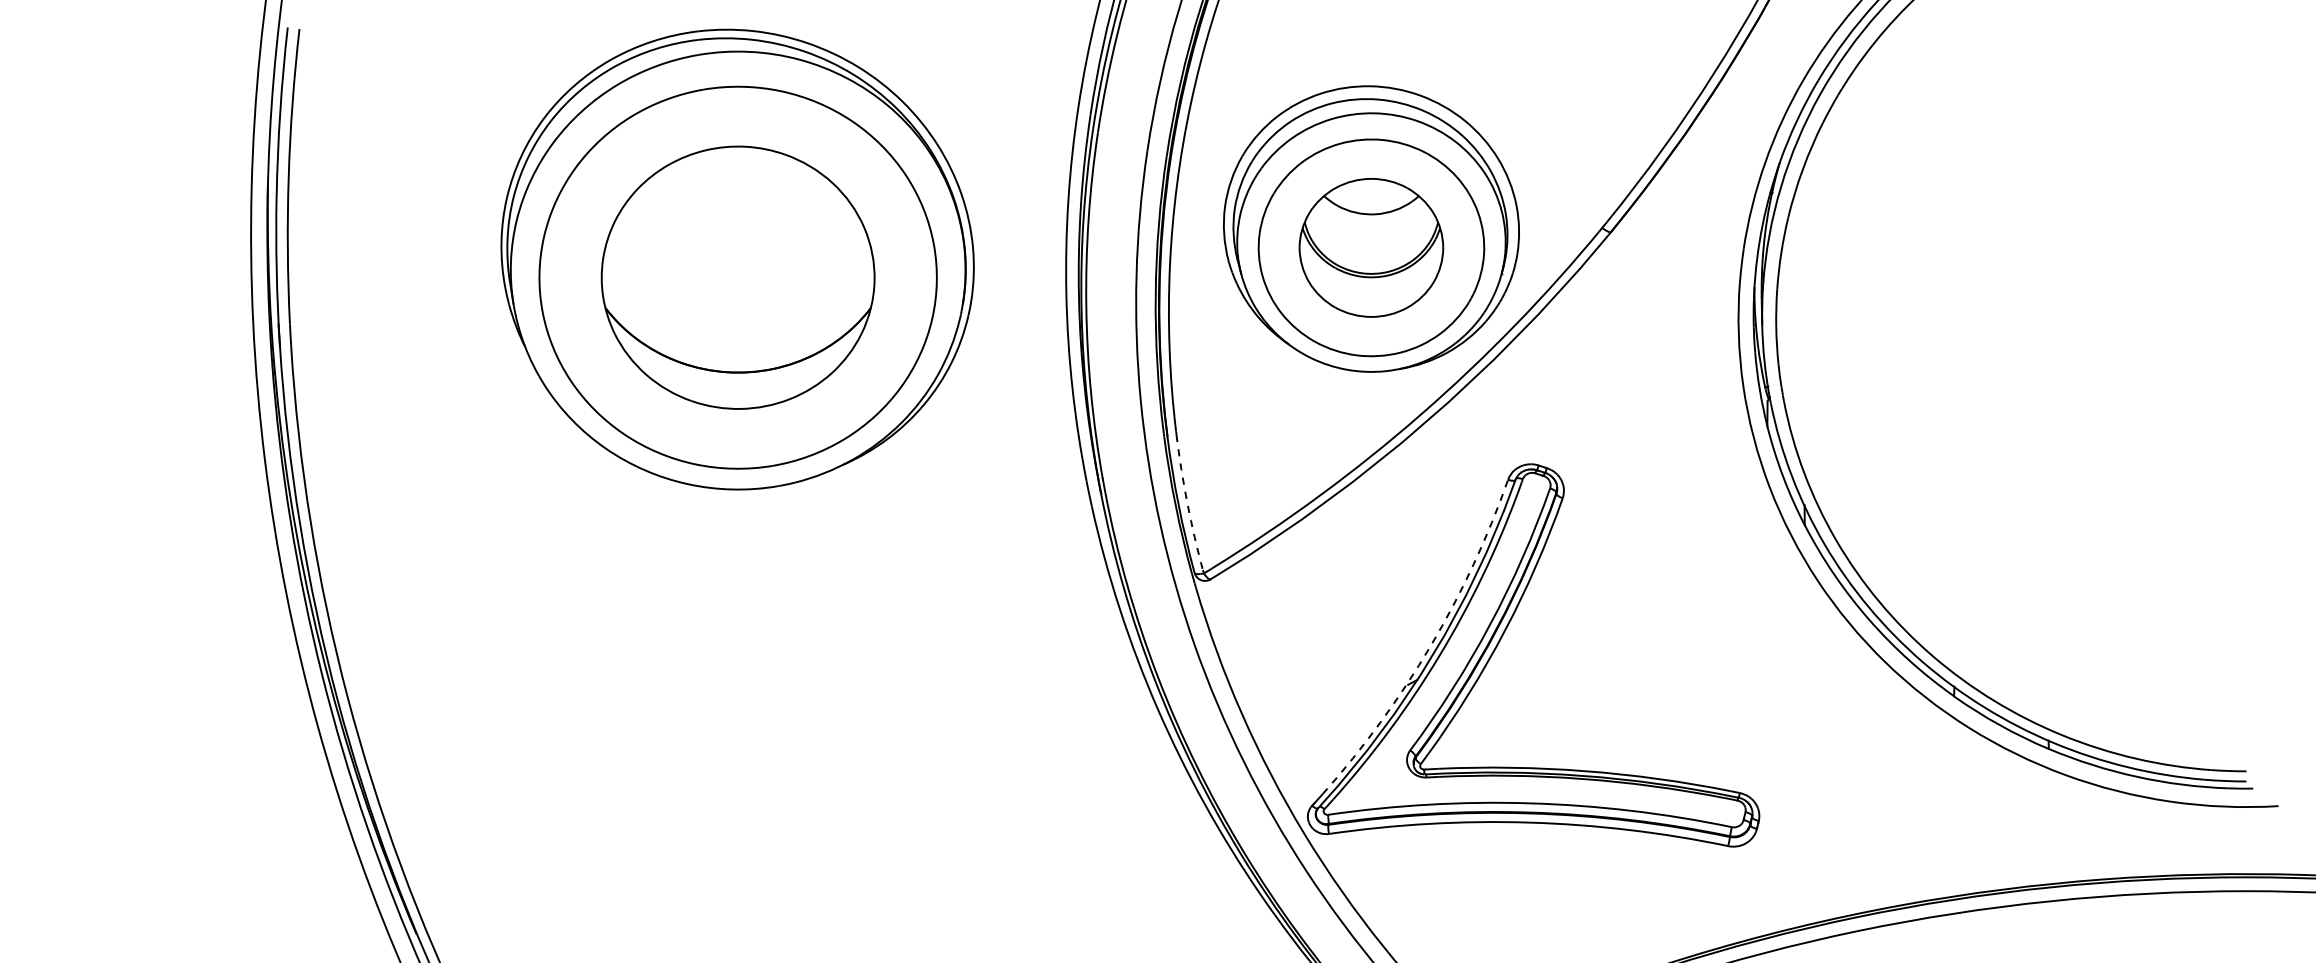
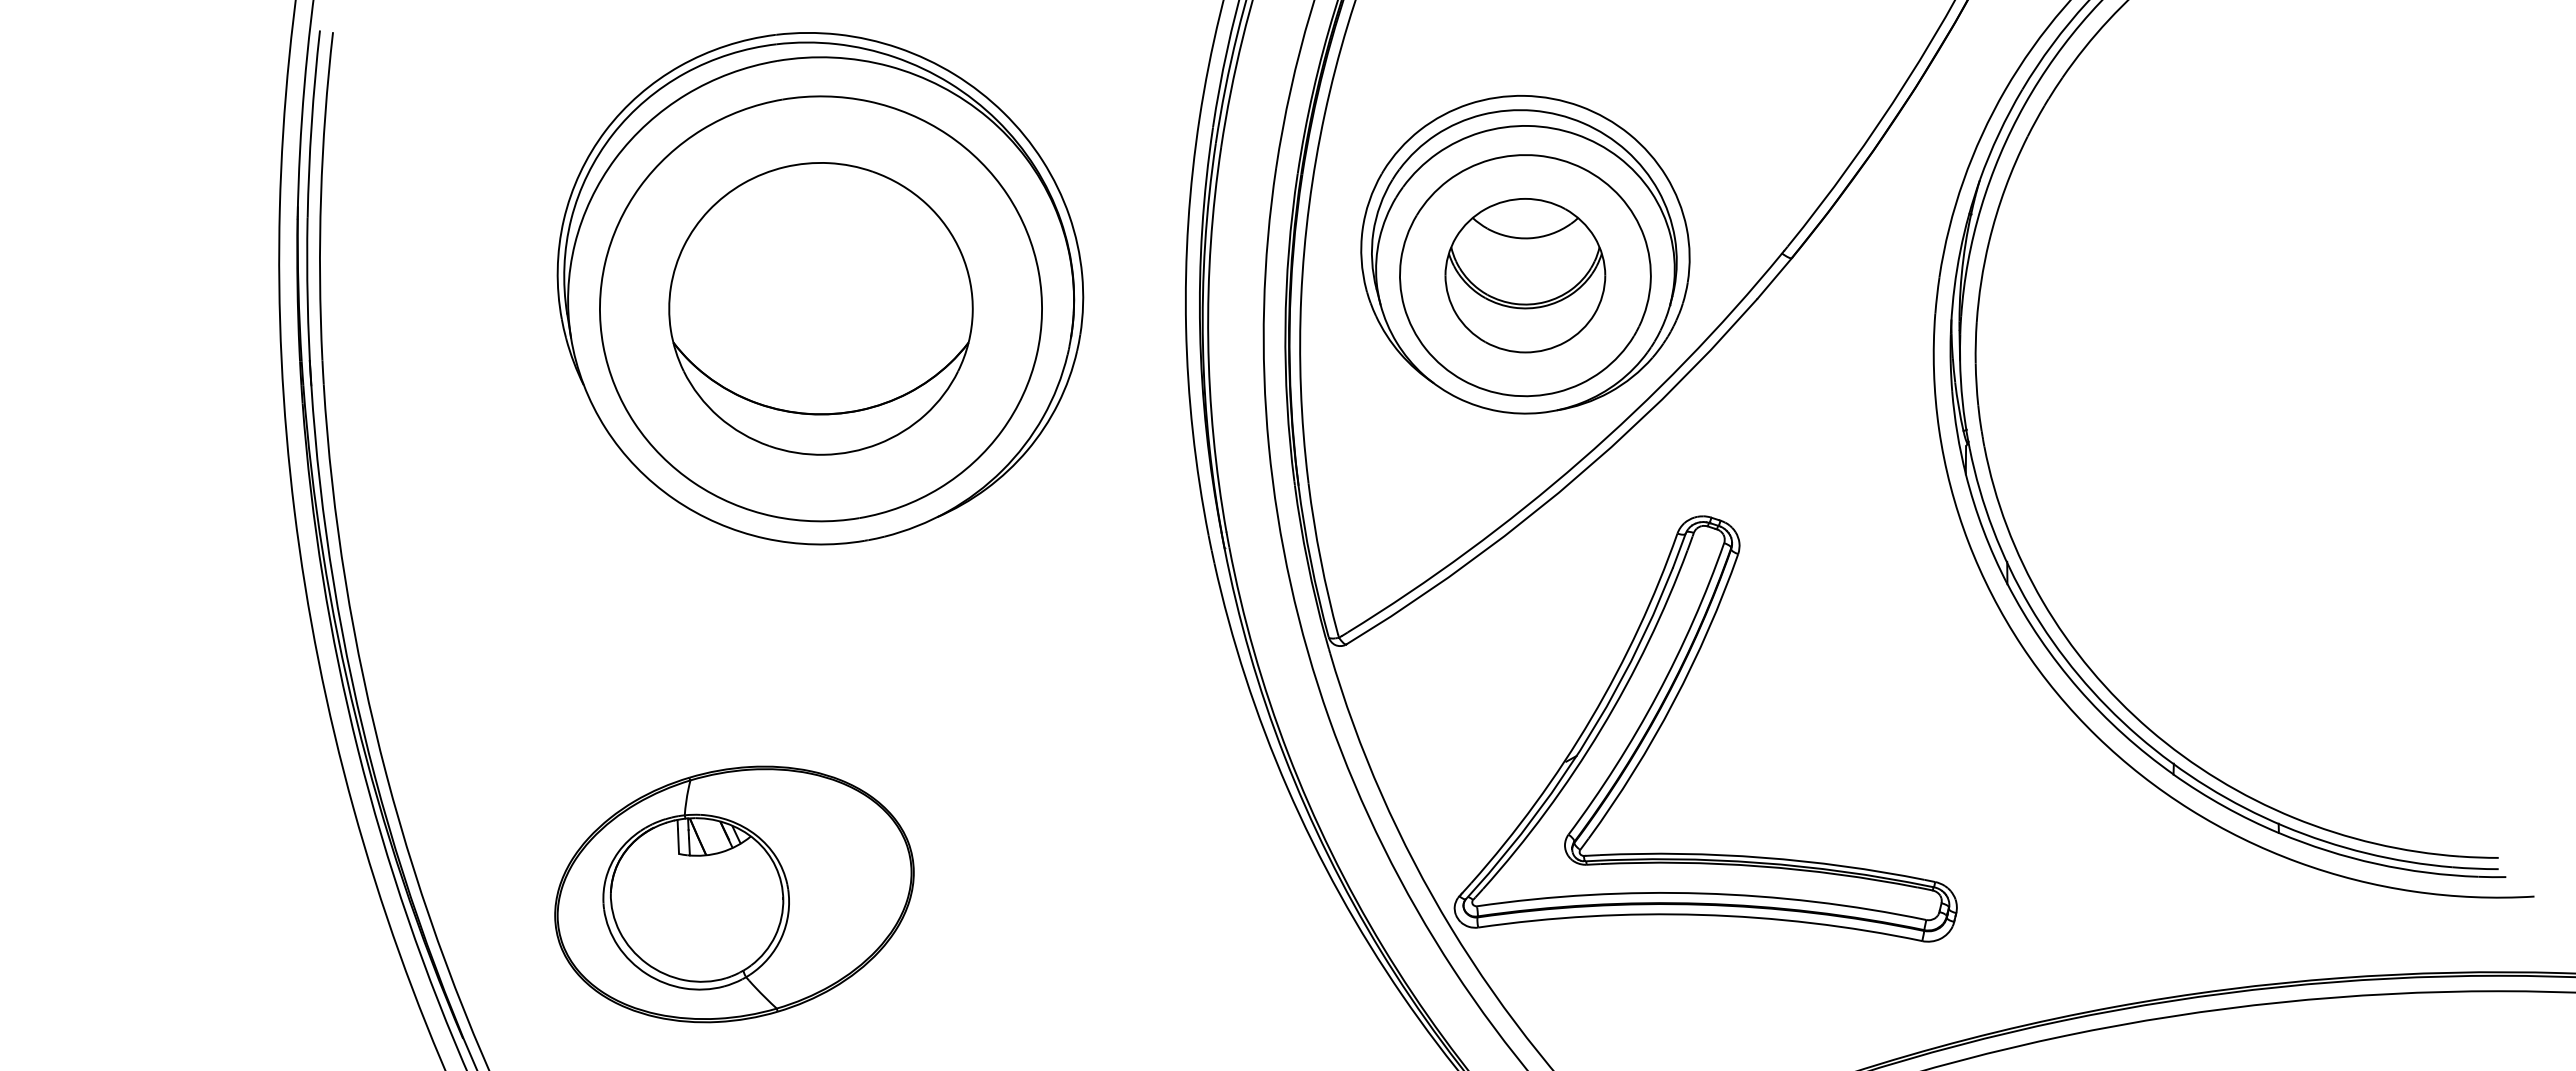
arc: (1187, 503) -> (1320, 559), dashed -> solid
arc: (1430, 646) -> (1591, 718), dashed -> solid
part: (660, 804) -> (734, 894), added

